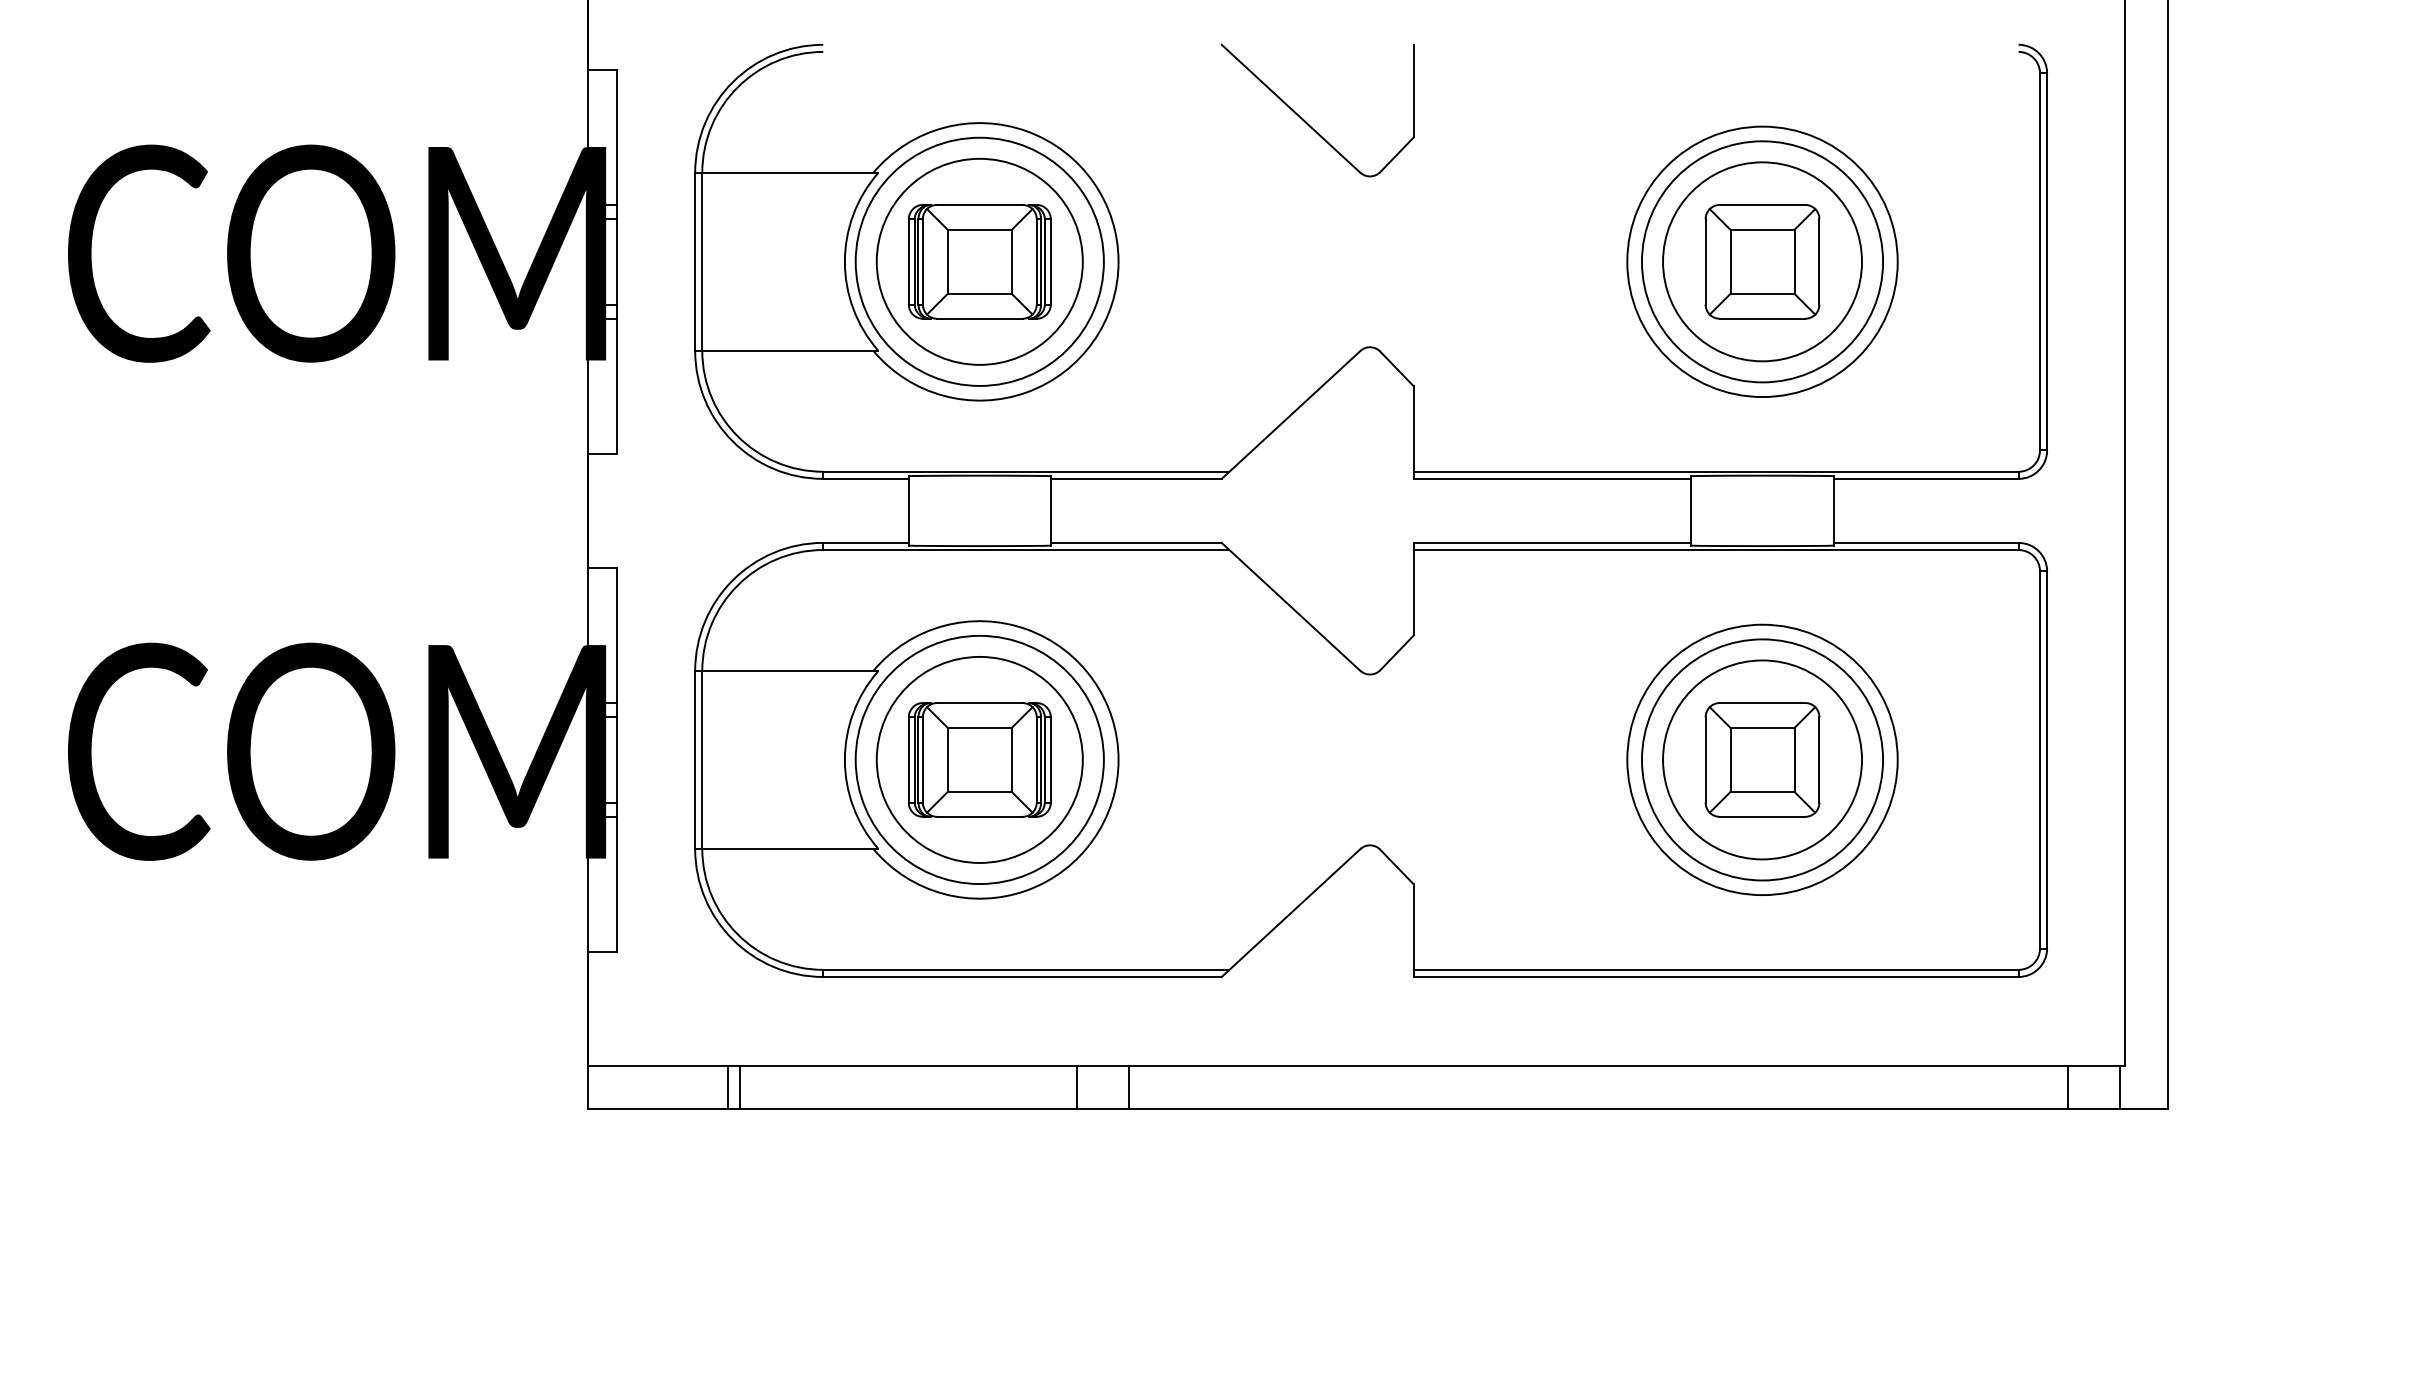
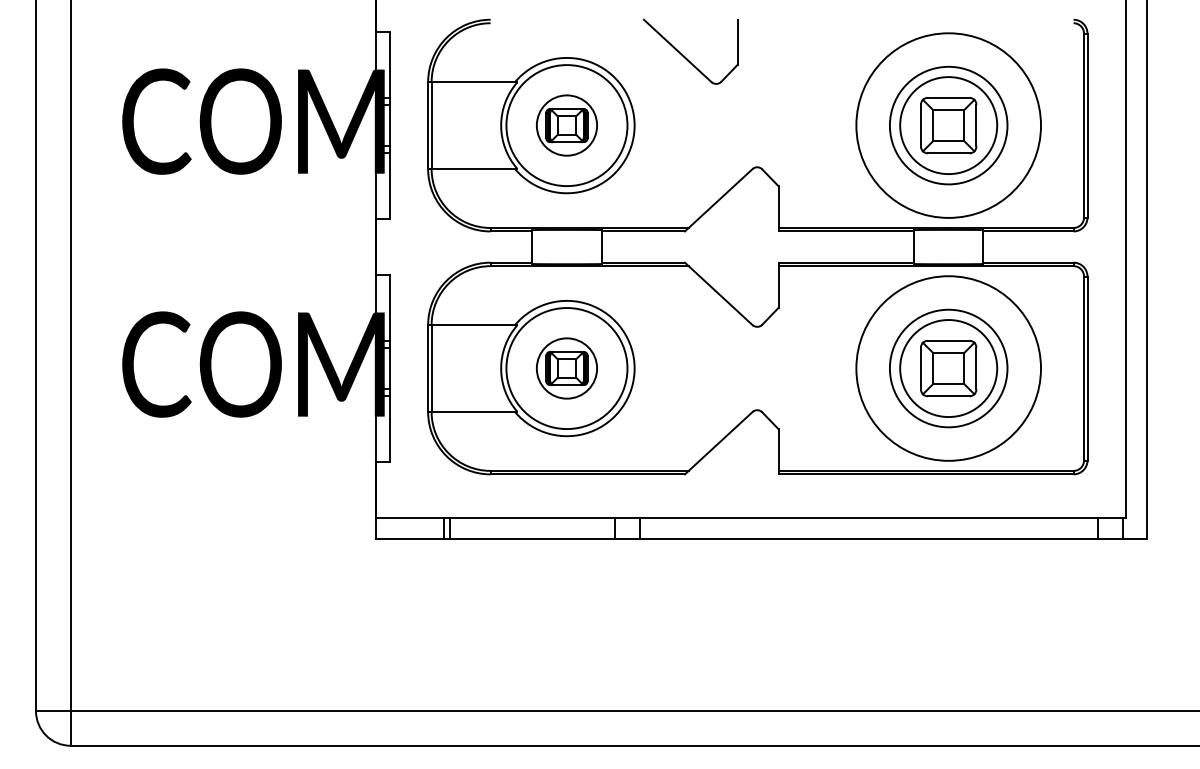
part: (1306, 120) -> (685, 56), moved
part: (978, 261) -> (566, 125), size x0.6
circle: (1762, 261) -> (948, 125), size x1.4
part: (978, 759) -> (566, 368), size x0.6
circle: (1762, 759) -> (948, 368), size x1.4

